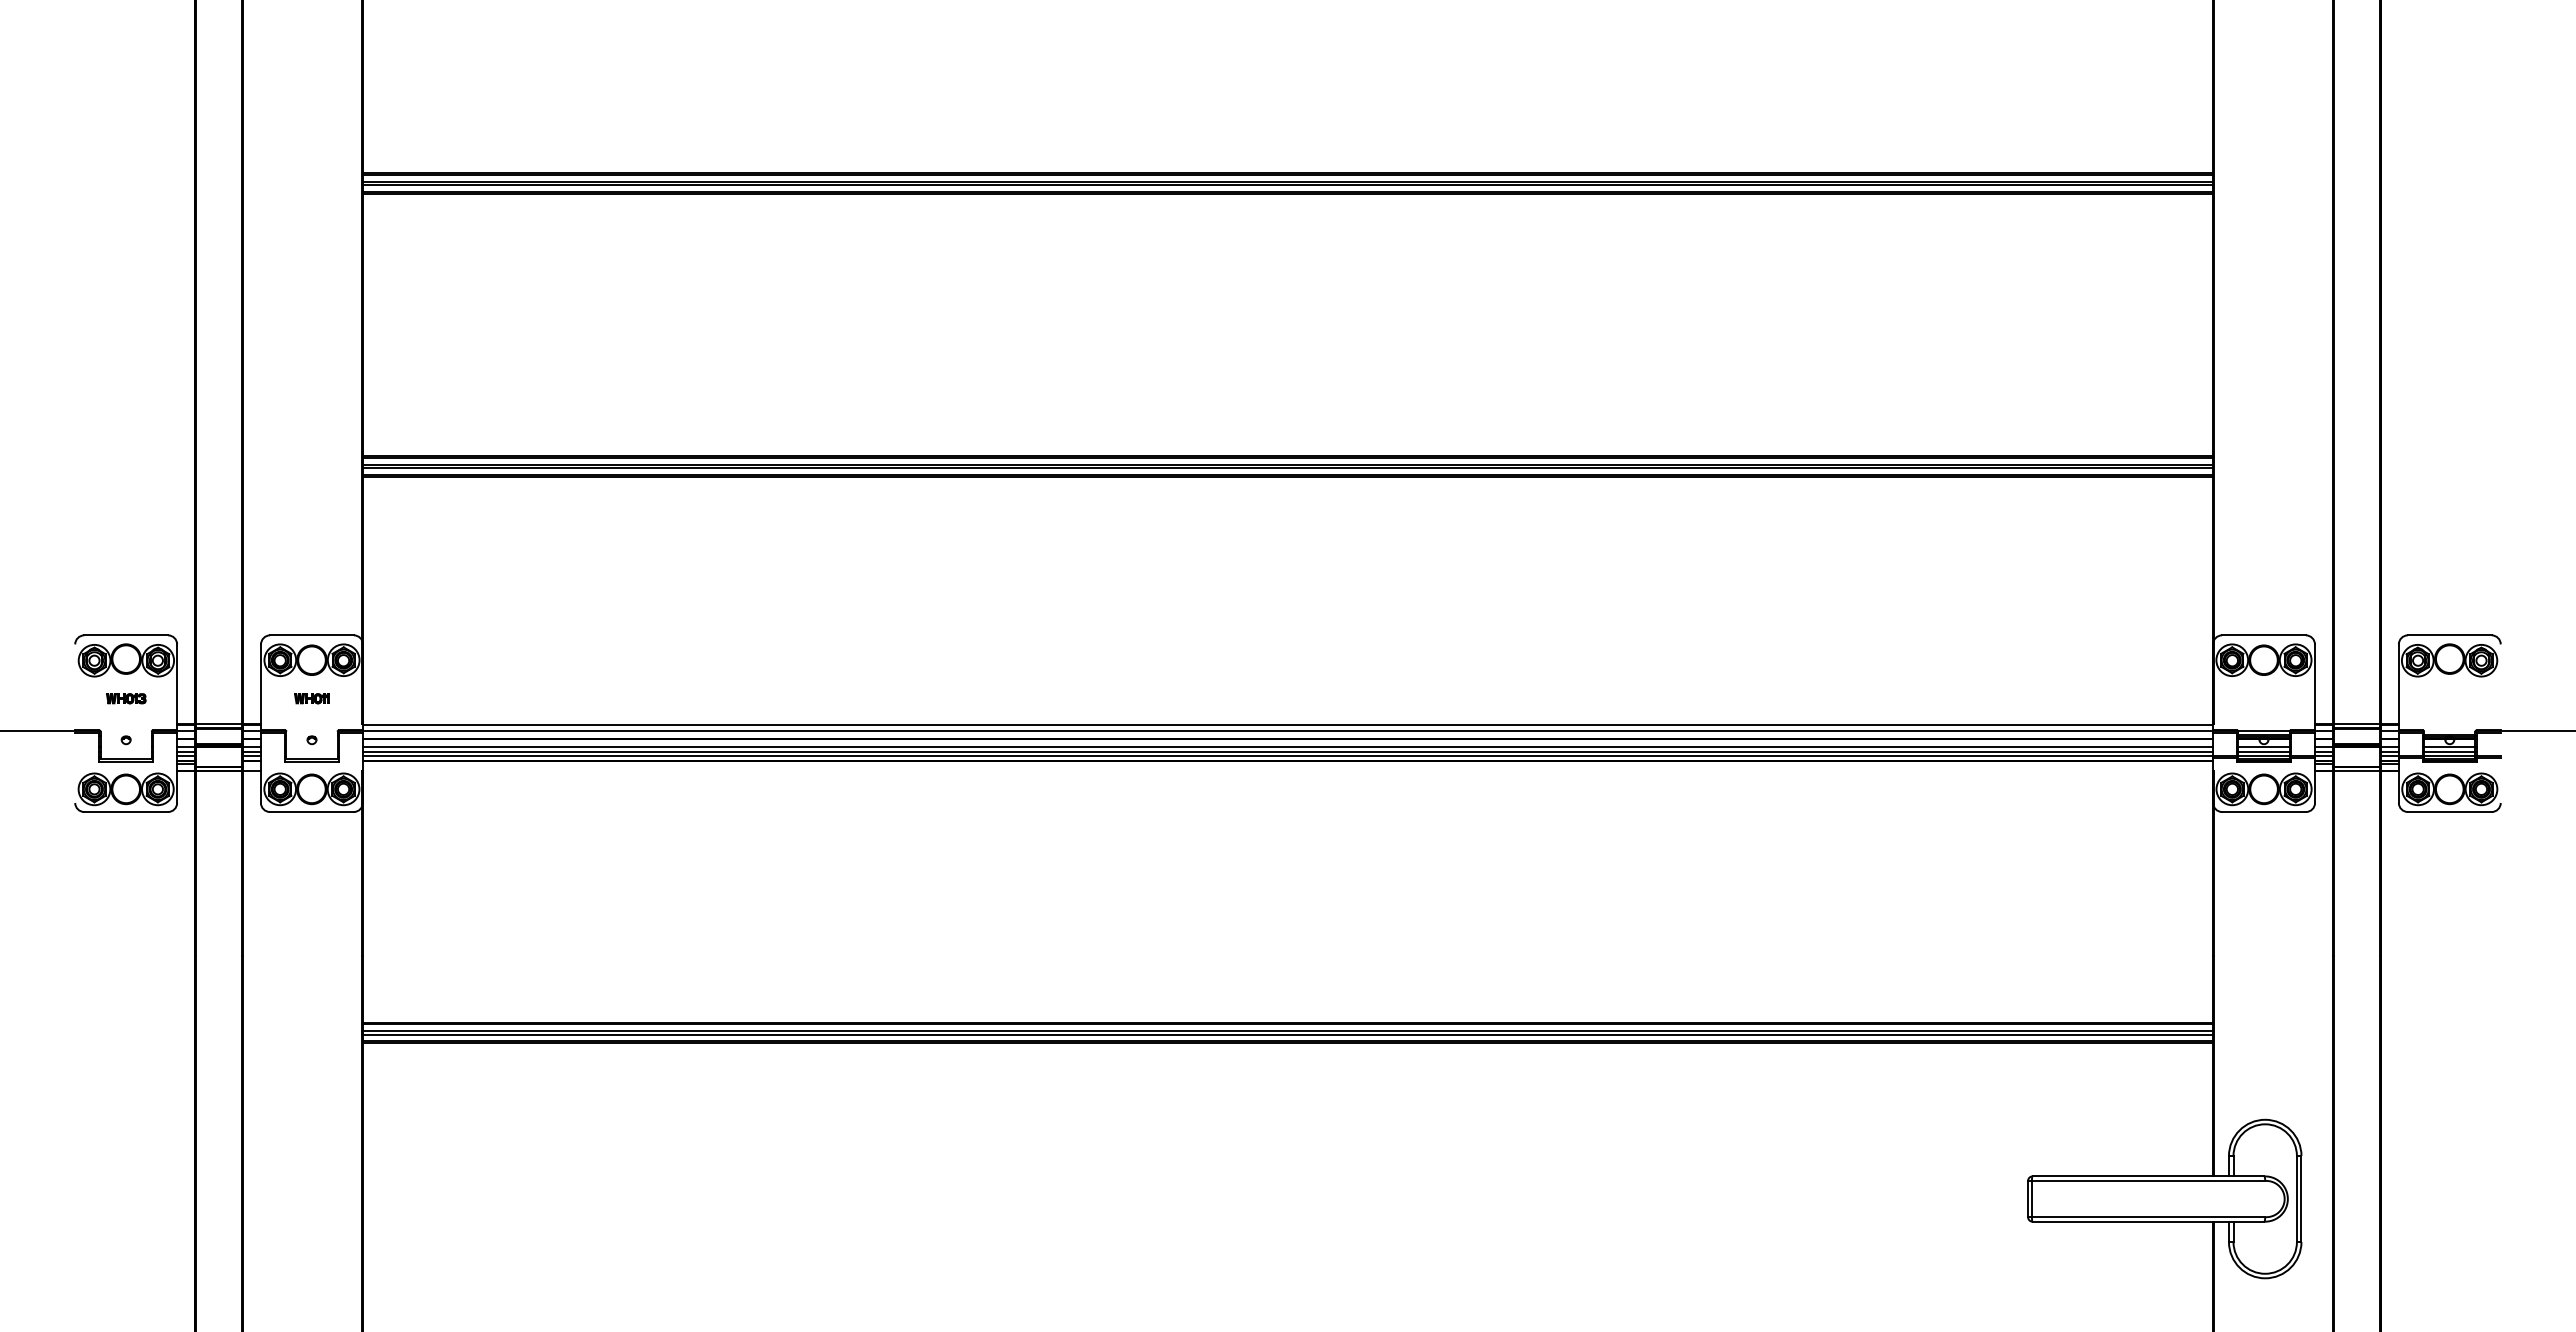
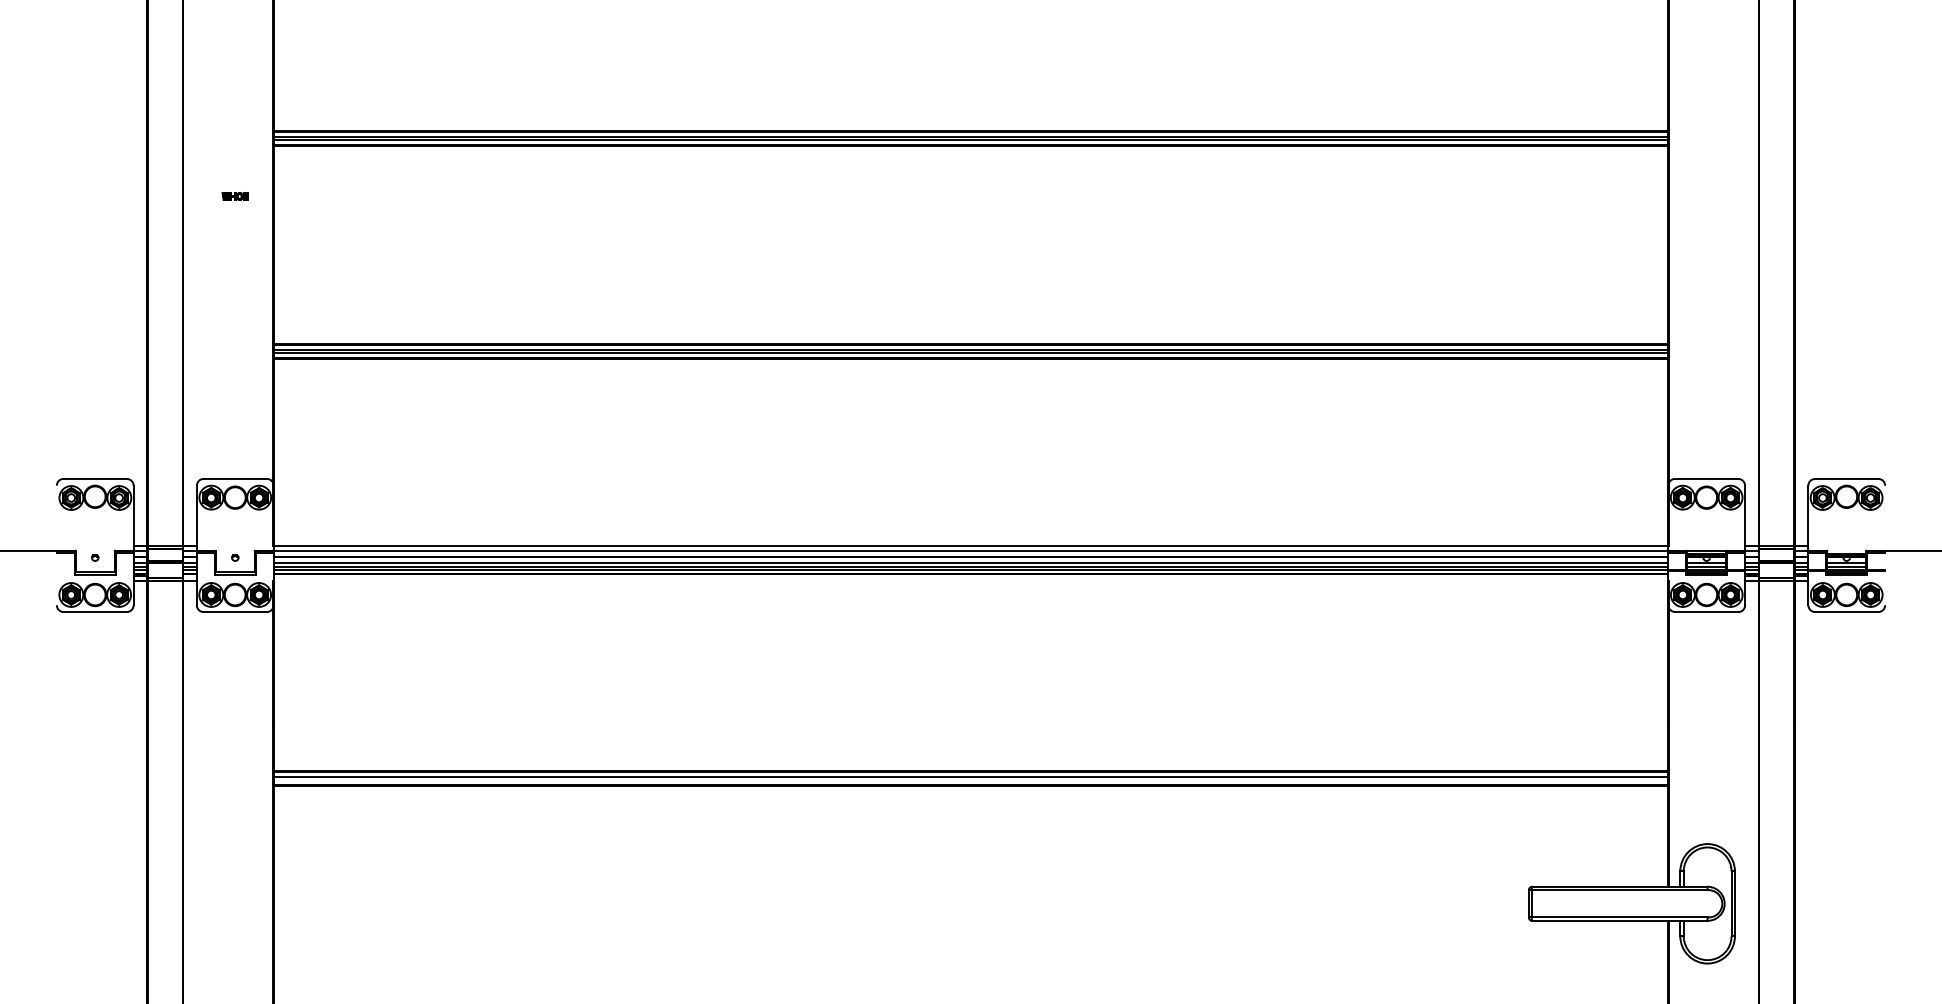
part: (126, 698) -> (95, 526), removed
part: (311, 698) -> (234, 196), moved
line: (1287, 1034) -> (970, 779), removed

